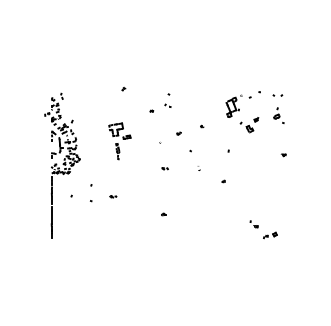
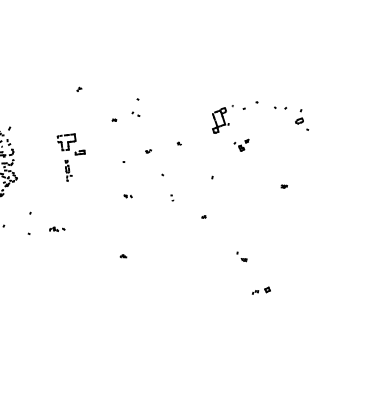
part: (278, 115) -> (301, 119), moved
part: (249, 125) -> (241, 145), size x0.6
part: (113, 196) -> (58, 229), size x1.6
part: (253, 224) -> (241, 256), moved

